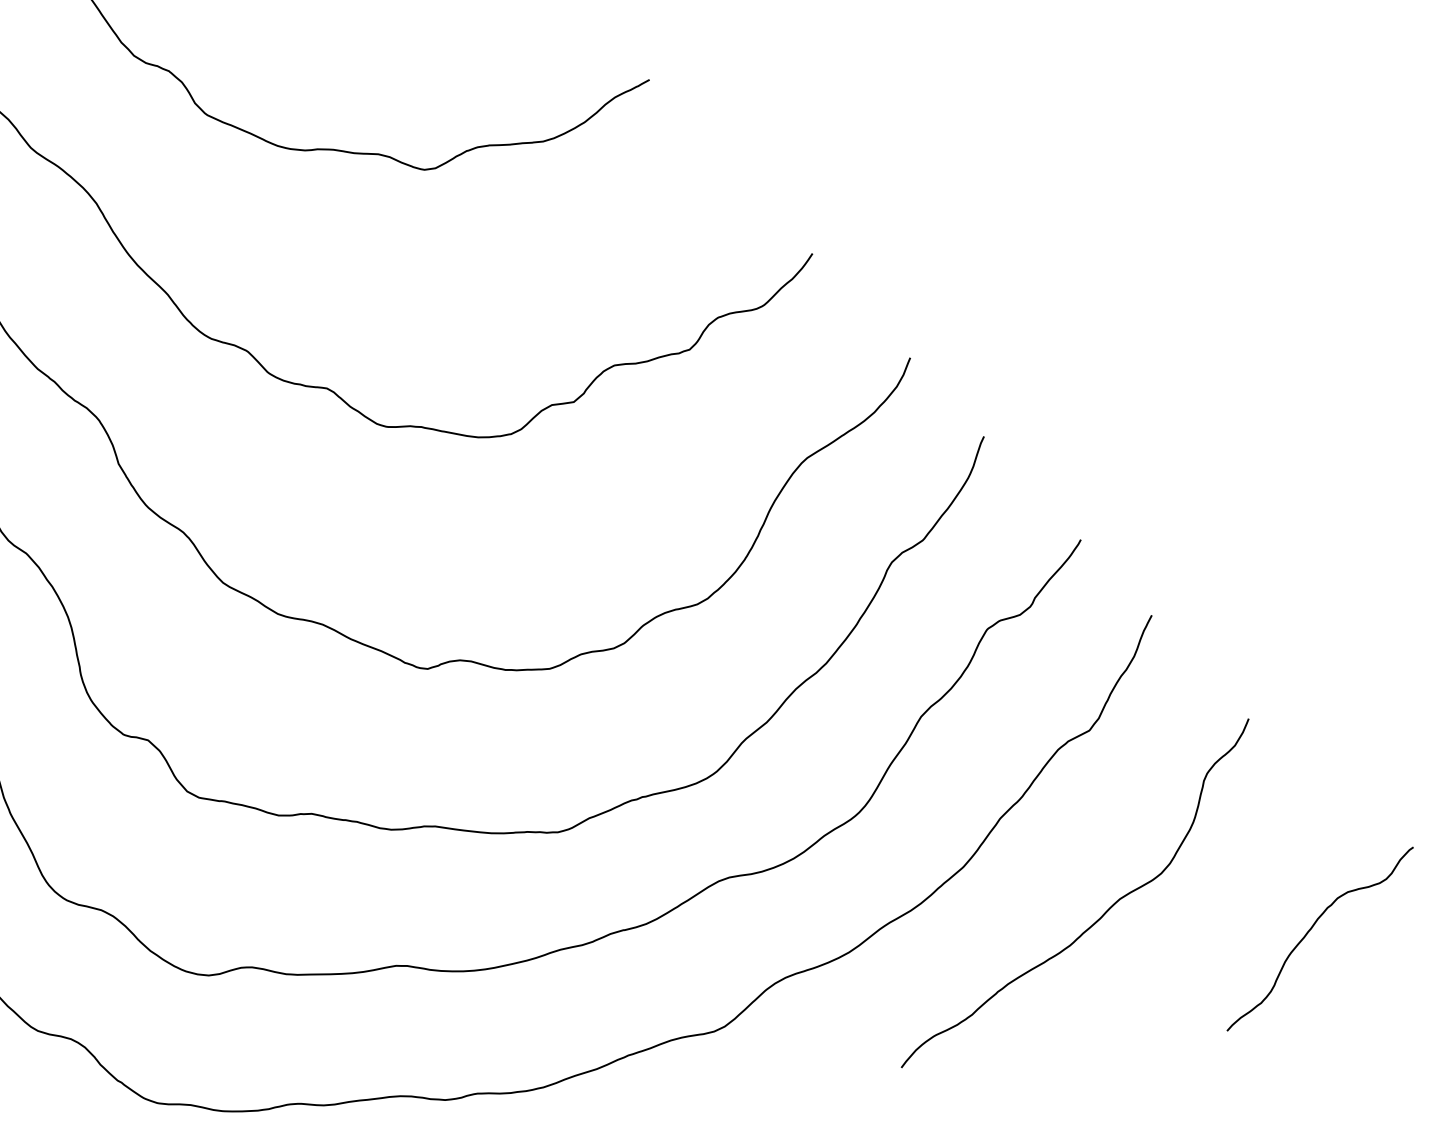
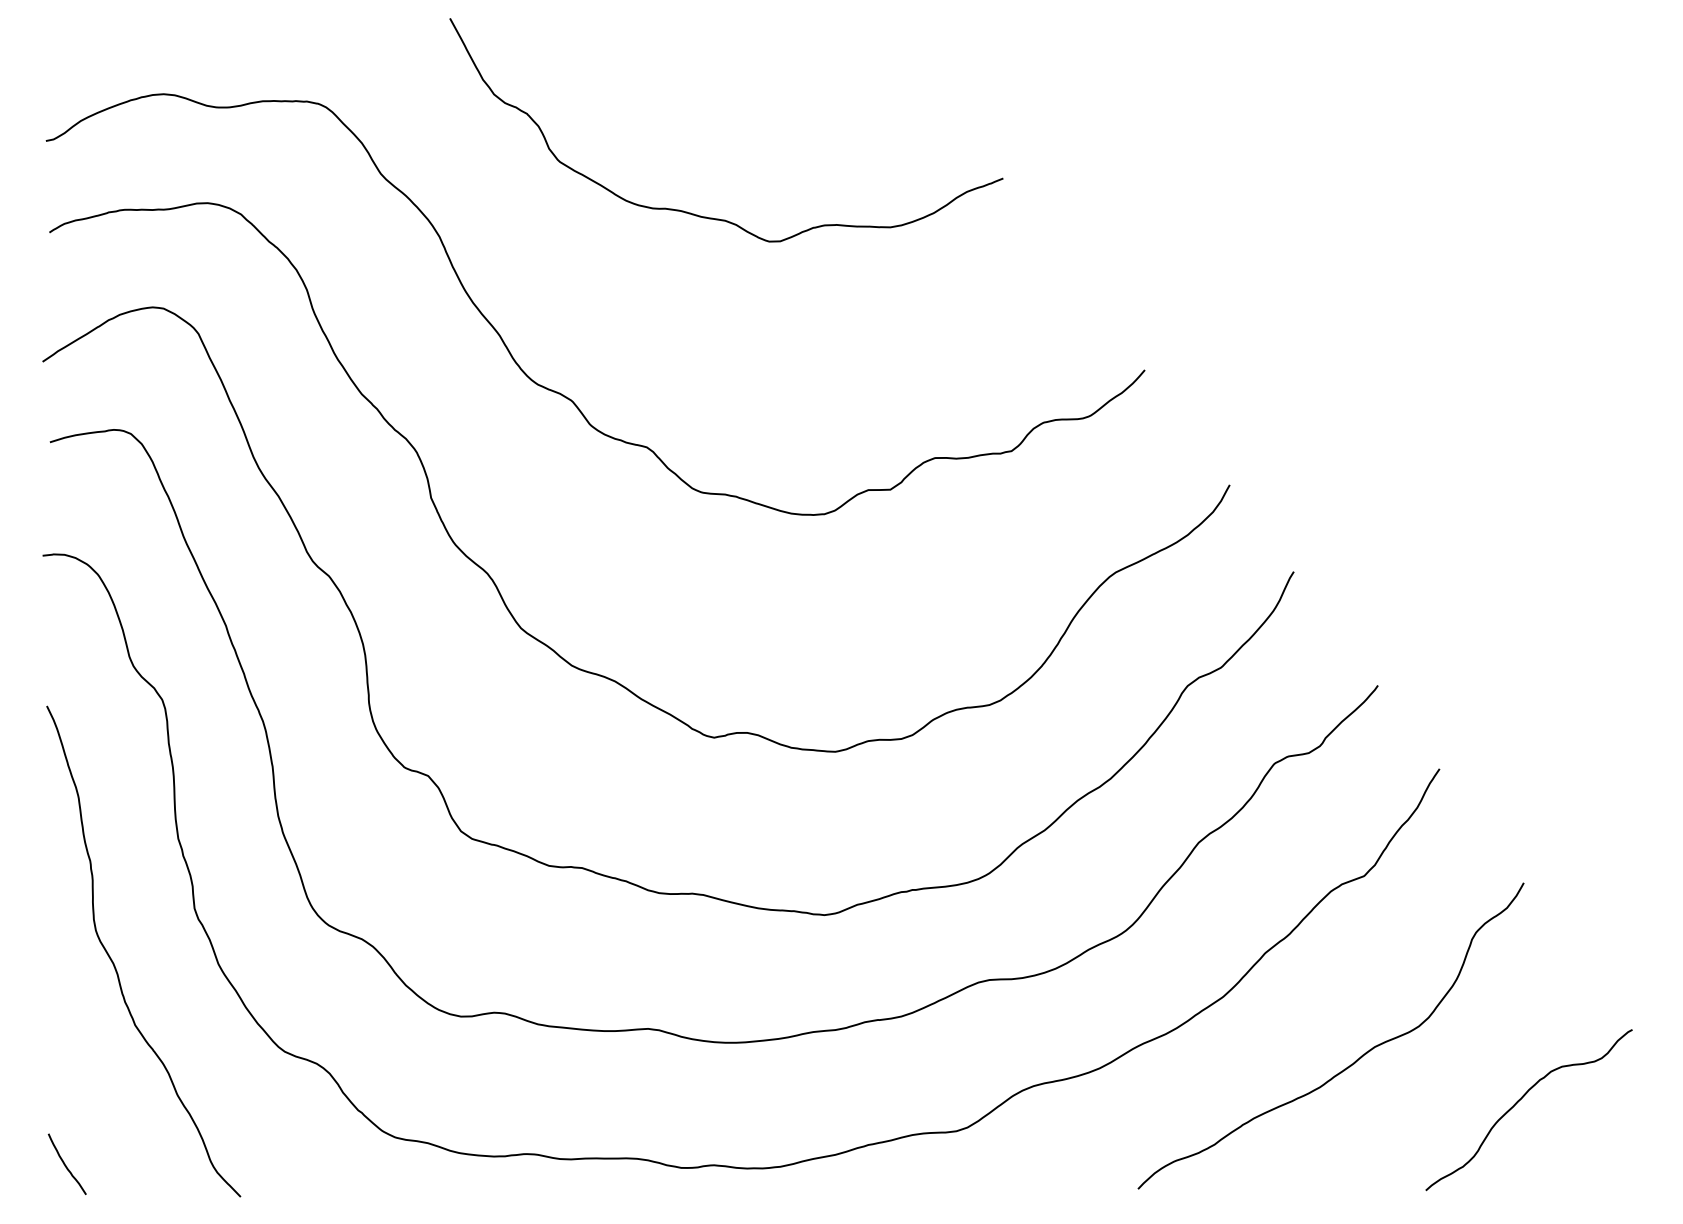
curve: (1309, 931) -> (1519, 1101), moved

